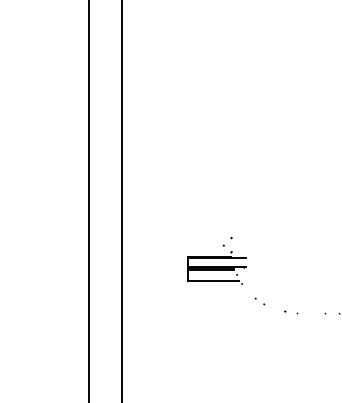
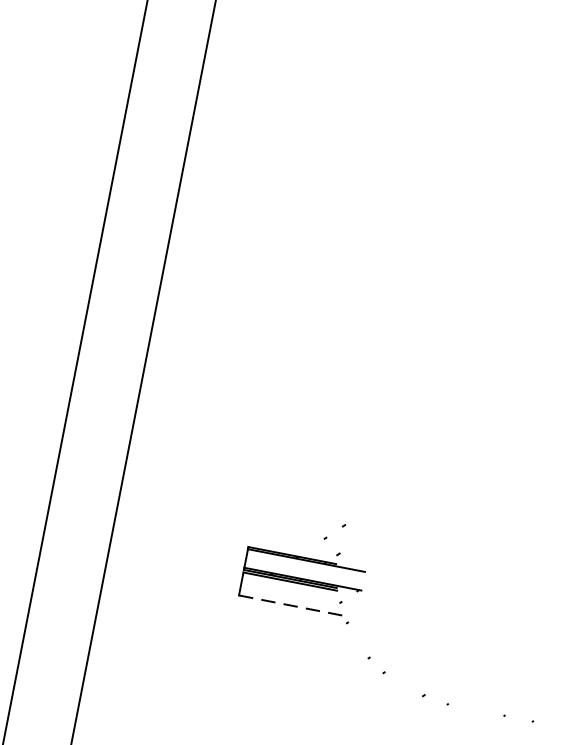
line: (213, 280) -> (290, 604), solid -> dashed

